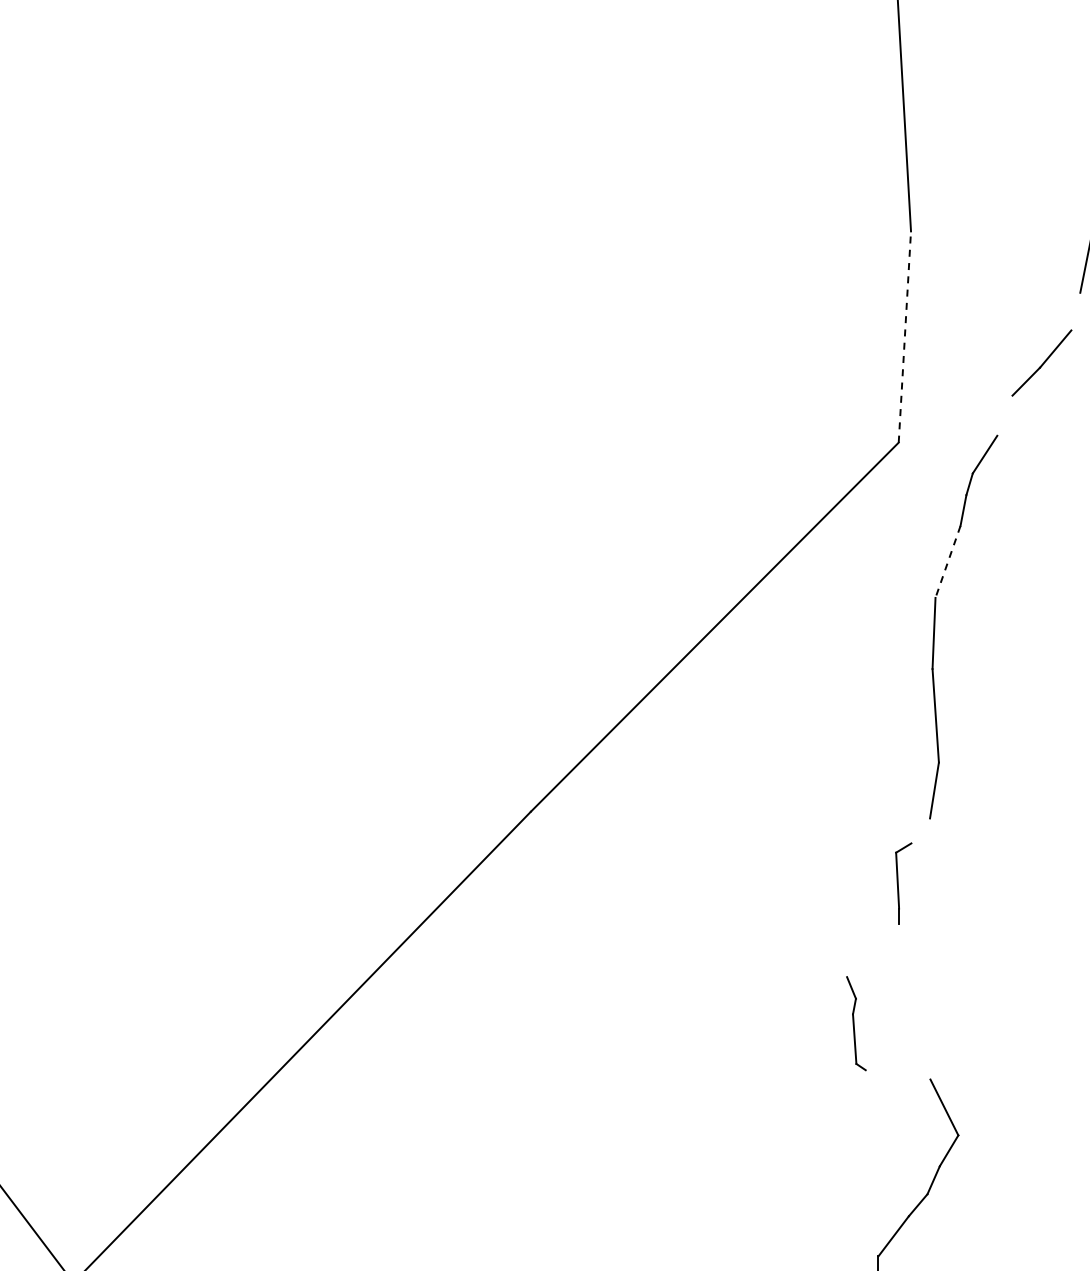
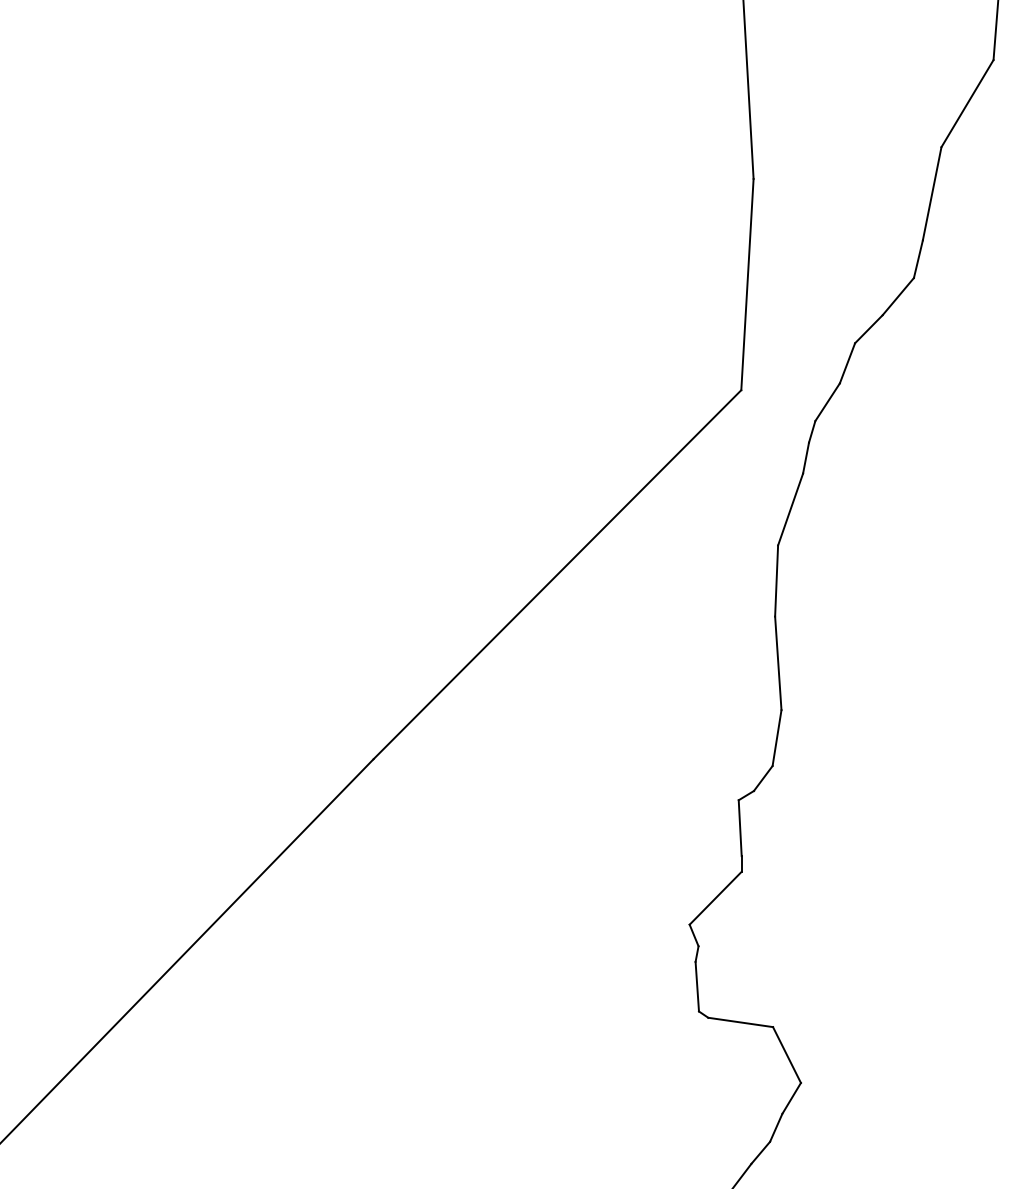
line: (1075, 311) -> (918, 259), added
line: (904, 337) -> (747, 285), dashed -> solid
line: (1004, 415) -> (847, 363), added
line: (947, 562) -> (790, 510), dashed -> solid
line: (920, 830) -> (763, 778), added
line: (873, 950) -> (716, 898), added
line: (897, 1074) -> (740, 1022), added

